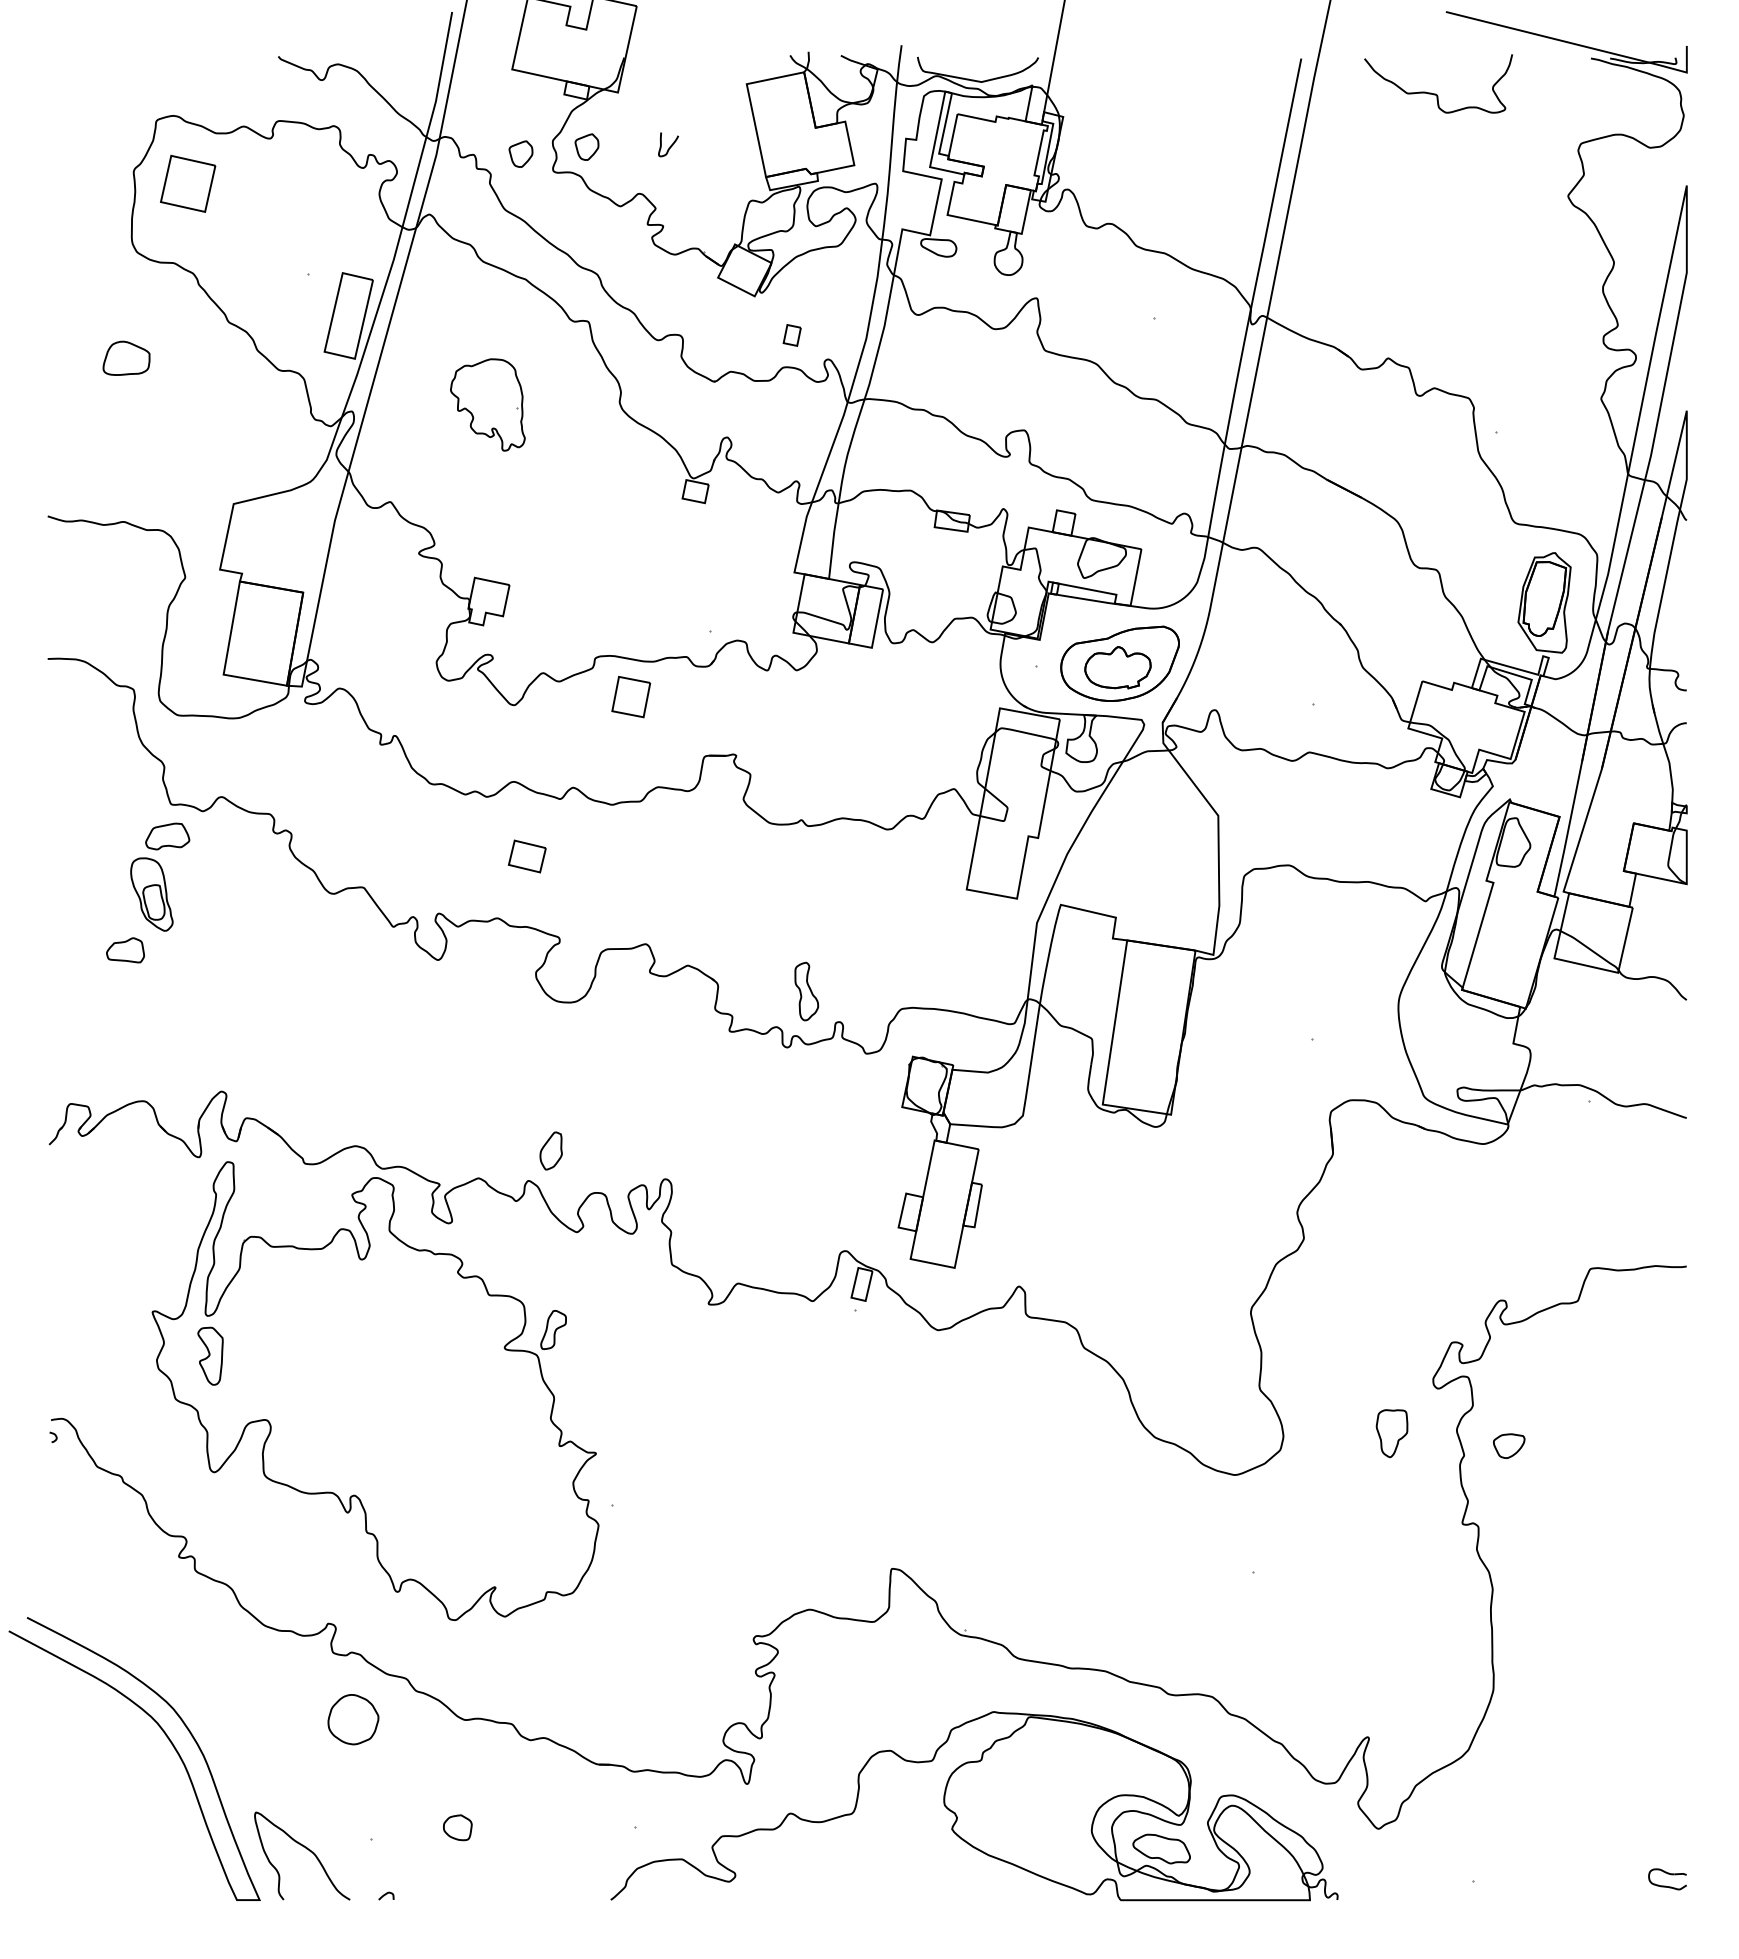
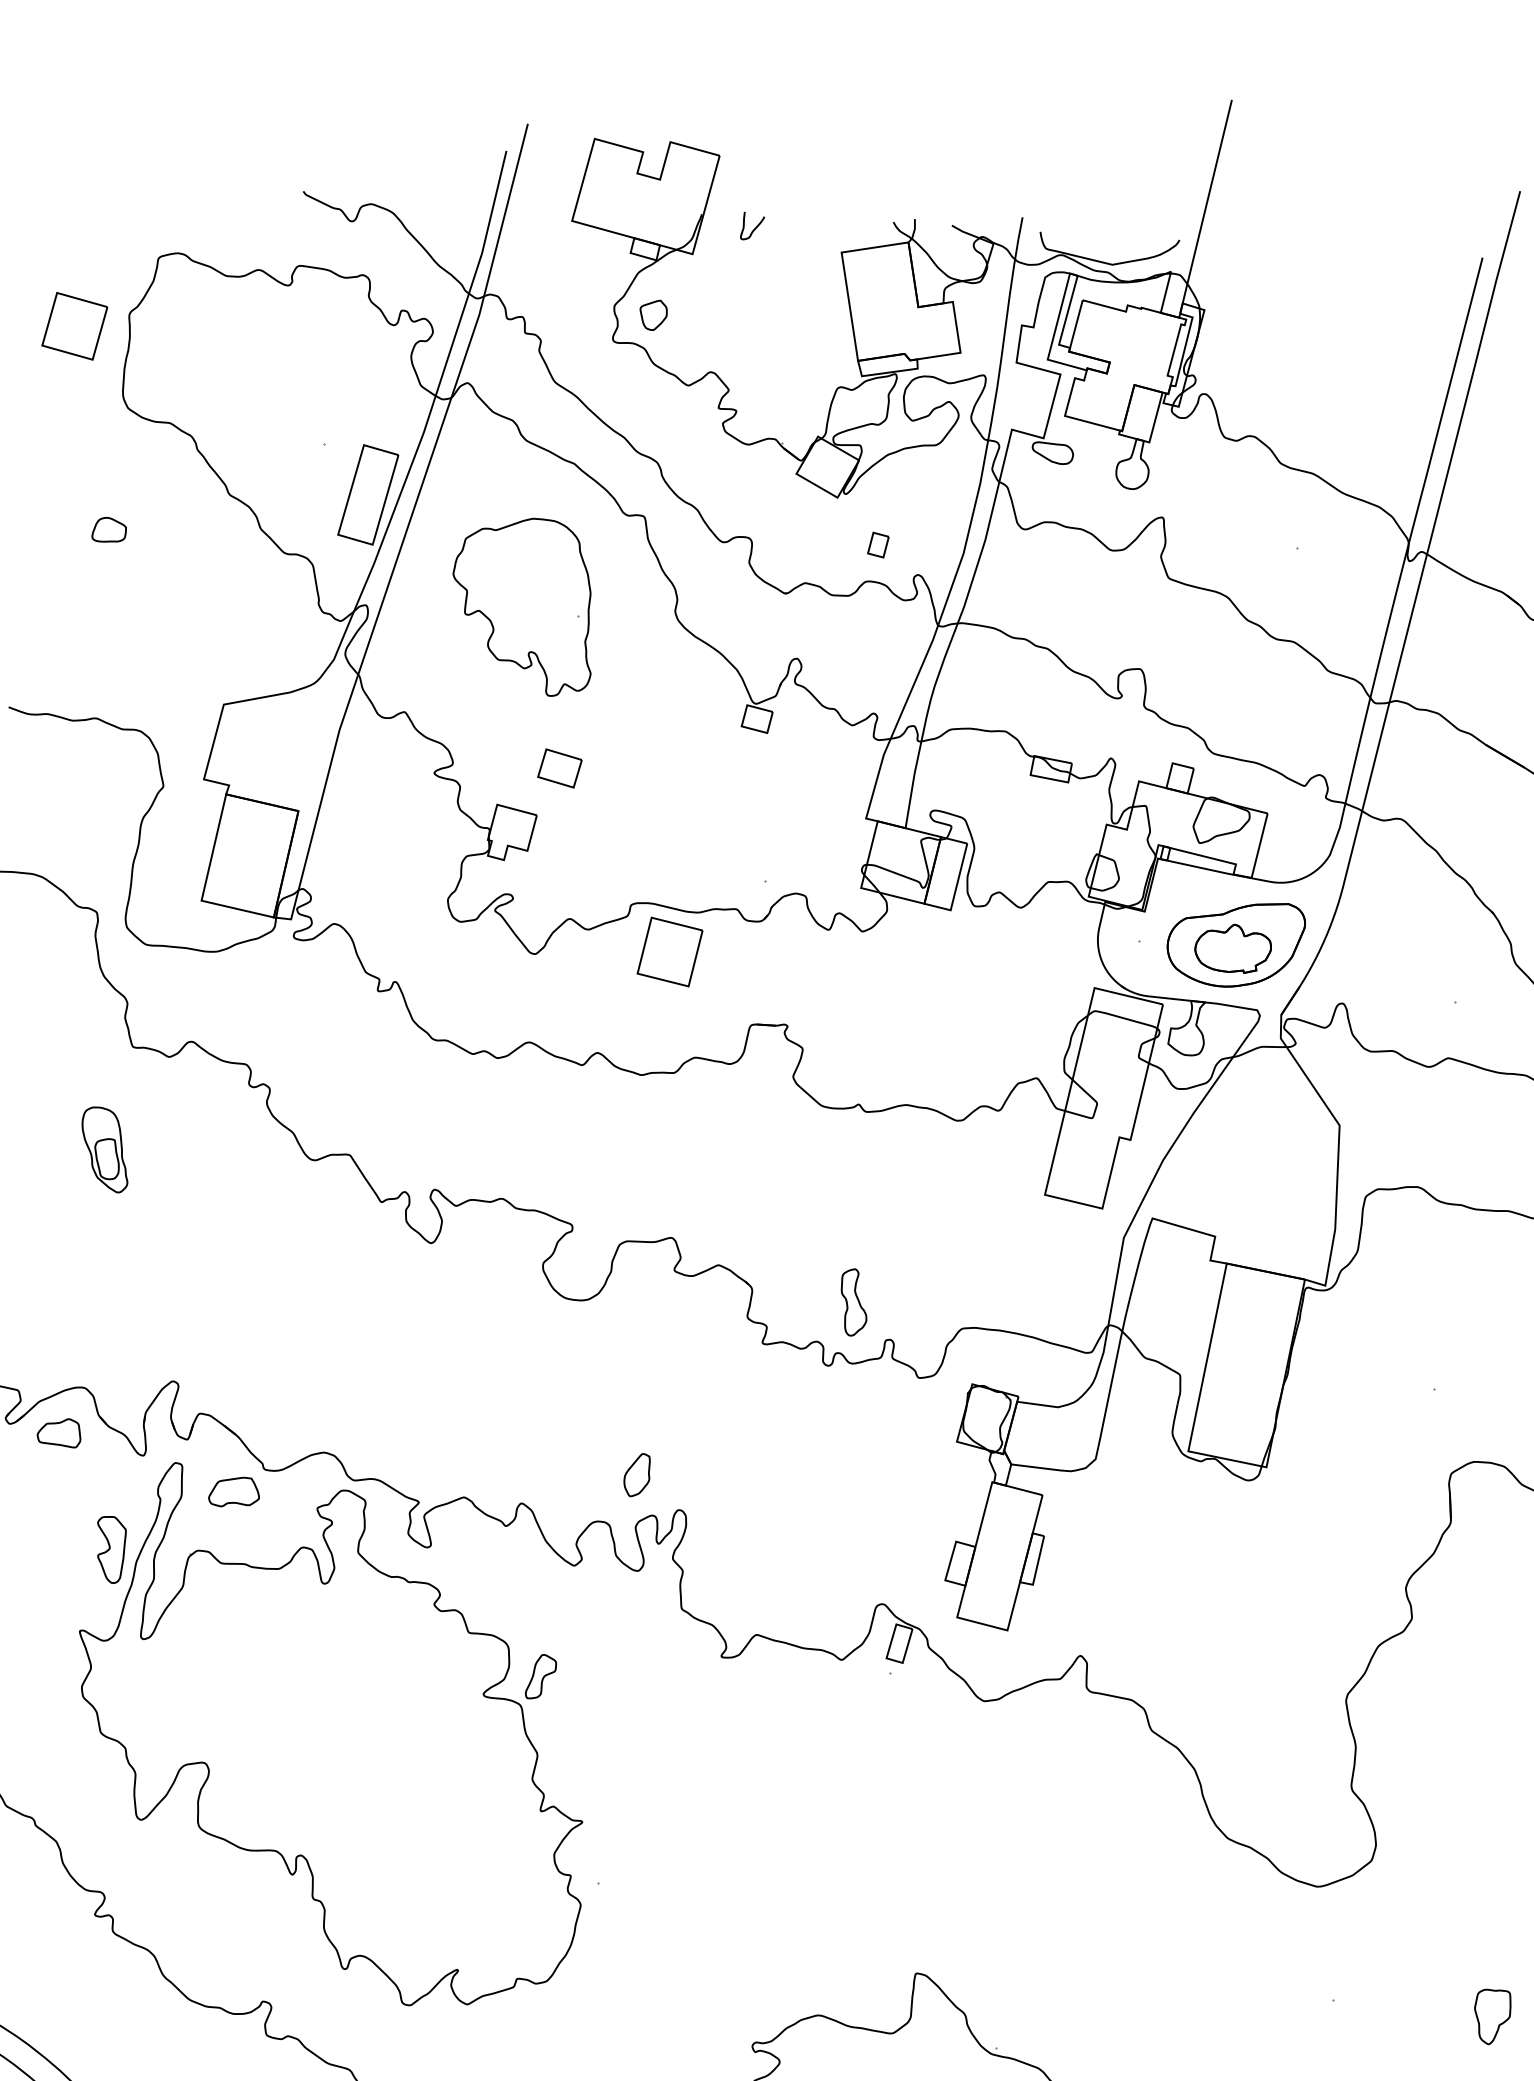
curve: (670, 145) -> (754, 227), moved
part: (520, 153) -> (576, 318), removed
part: (188, 183) -> (75, 325), moved
part: (126, 358) -> (109, 530), size x0.62
part: (487, 404) -> (522, 605), size x1.67
part: (631, 696) -> (670, 951), size x1.43
part: (167, 836) -> (234, 1492), moved
part: (526, 856) -> (558, 768), moved
part: (125, 950) -> (59, 1432), moved
part: (550, 1150) -> (636, 1474), moved
part: (210, 1355) -> (110, 1548), moved
part: (1391, 1433) -> (1491, 2016), moved

